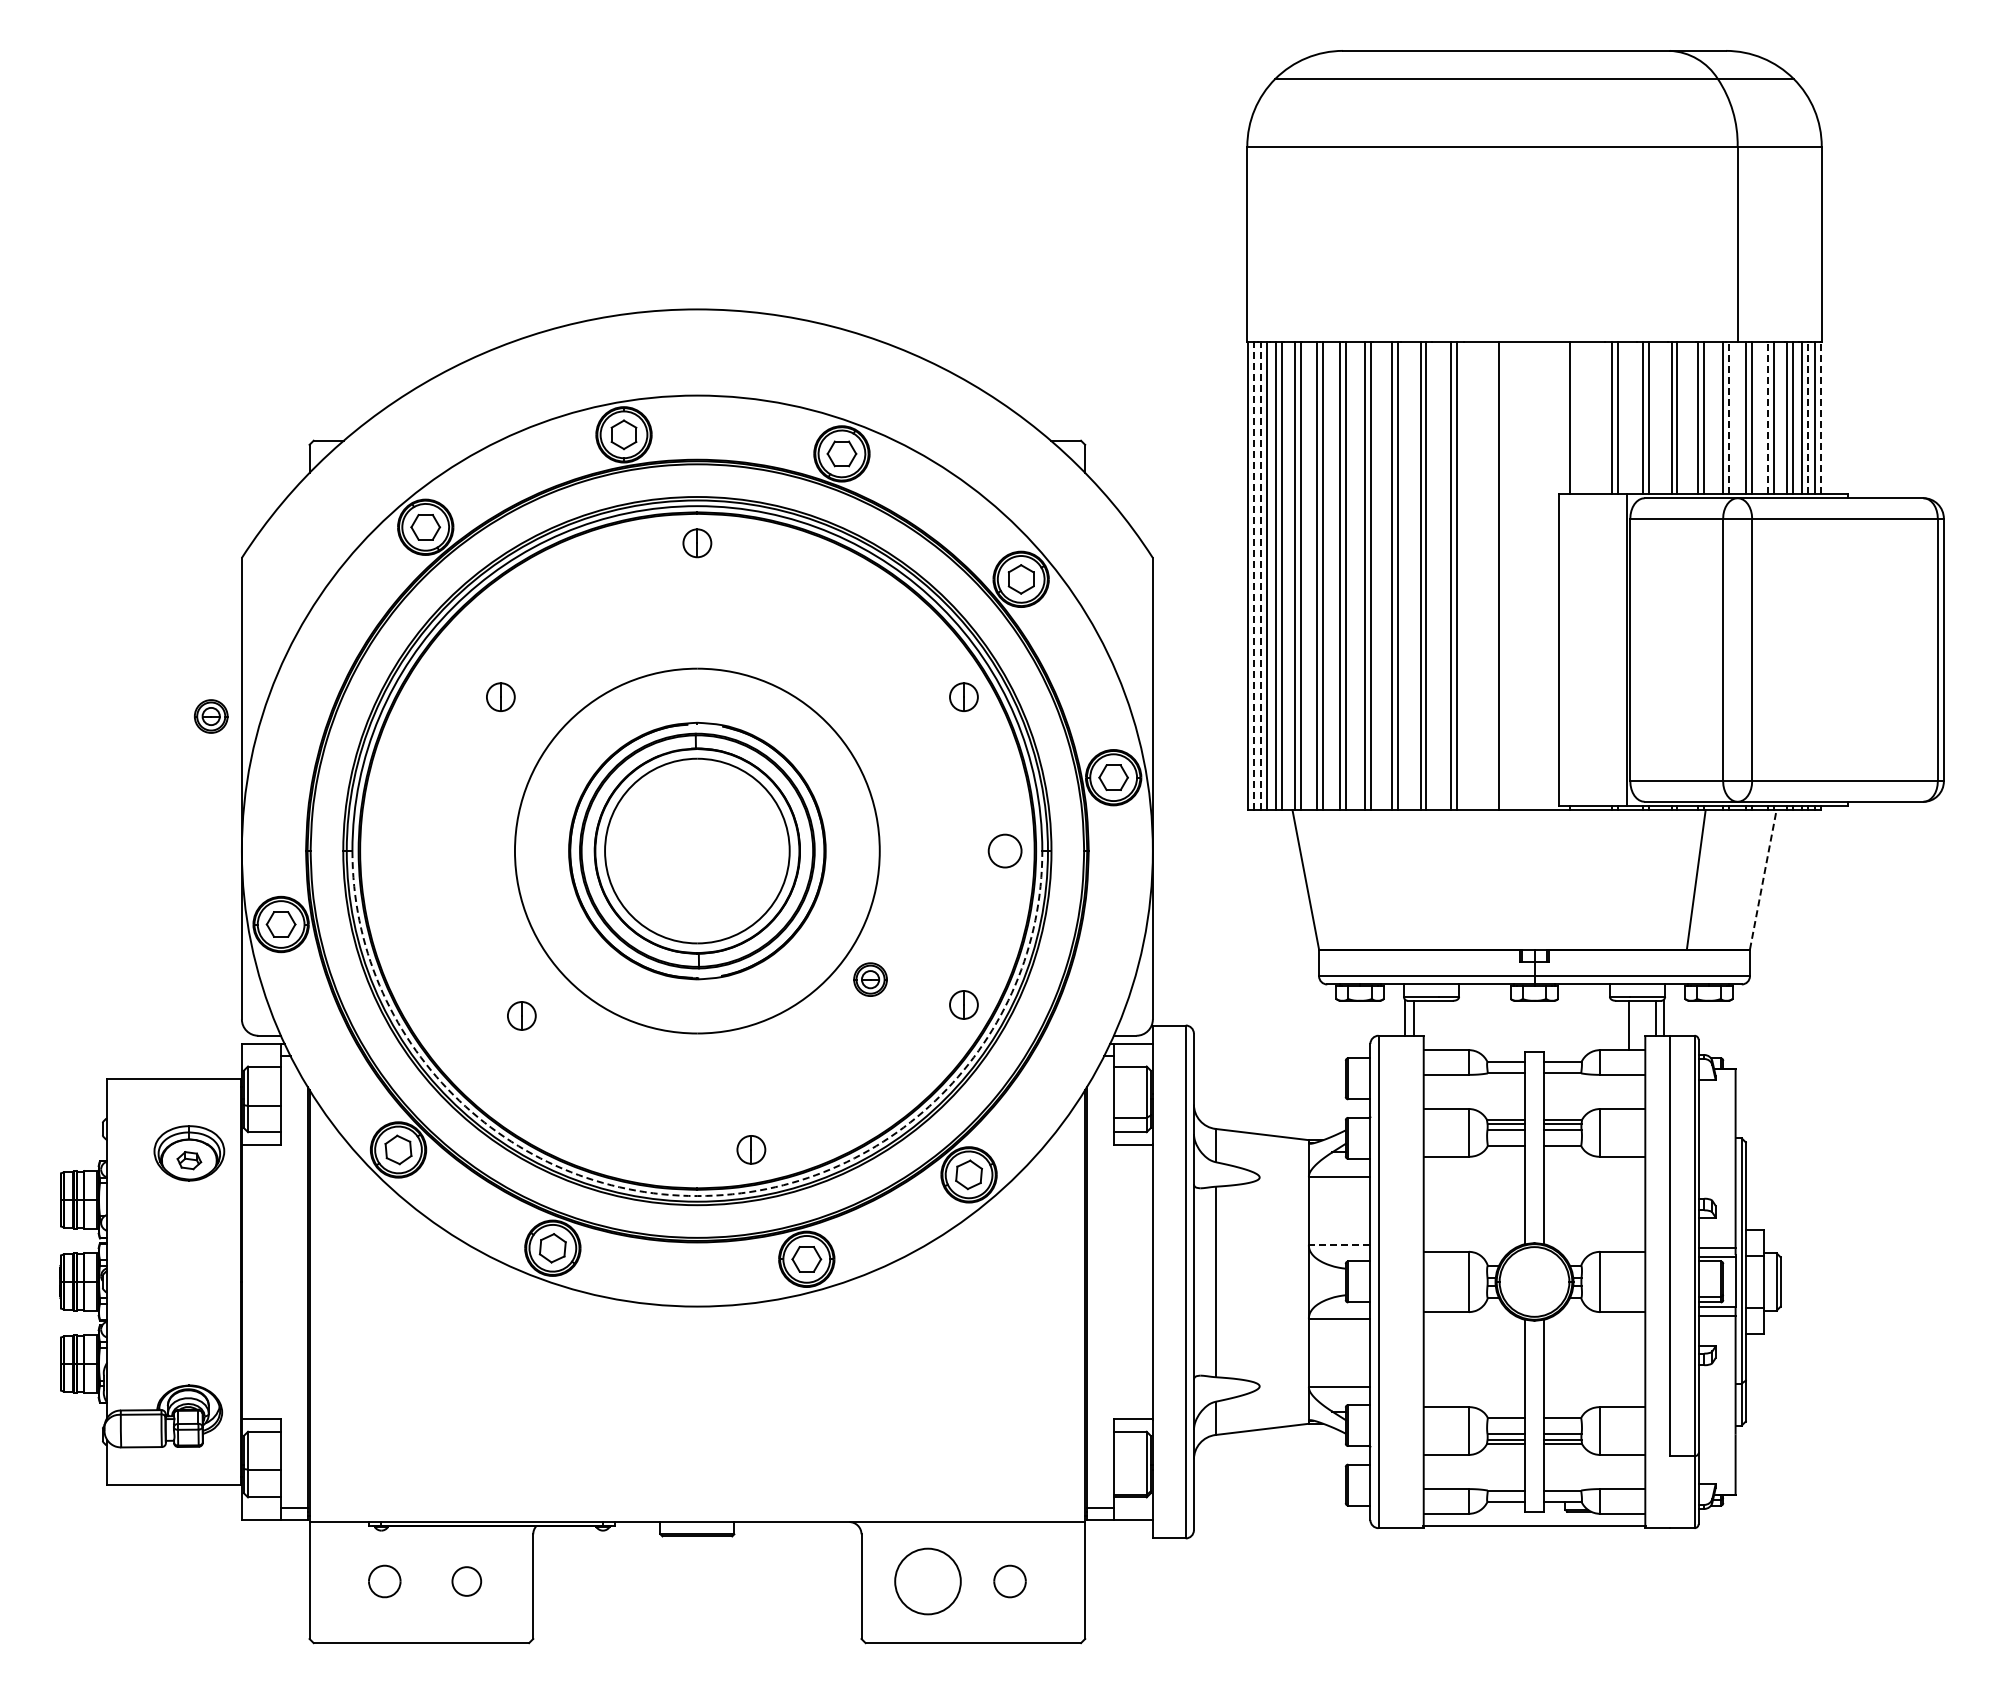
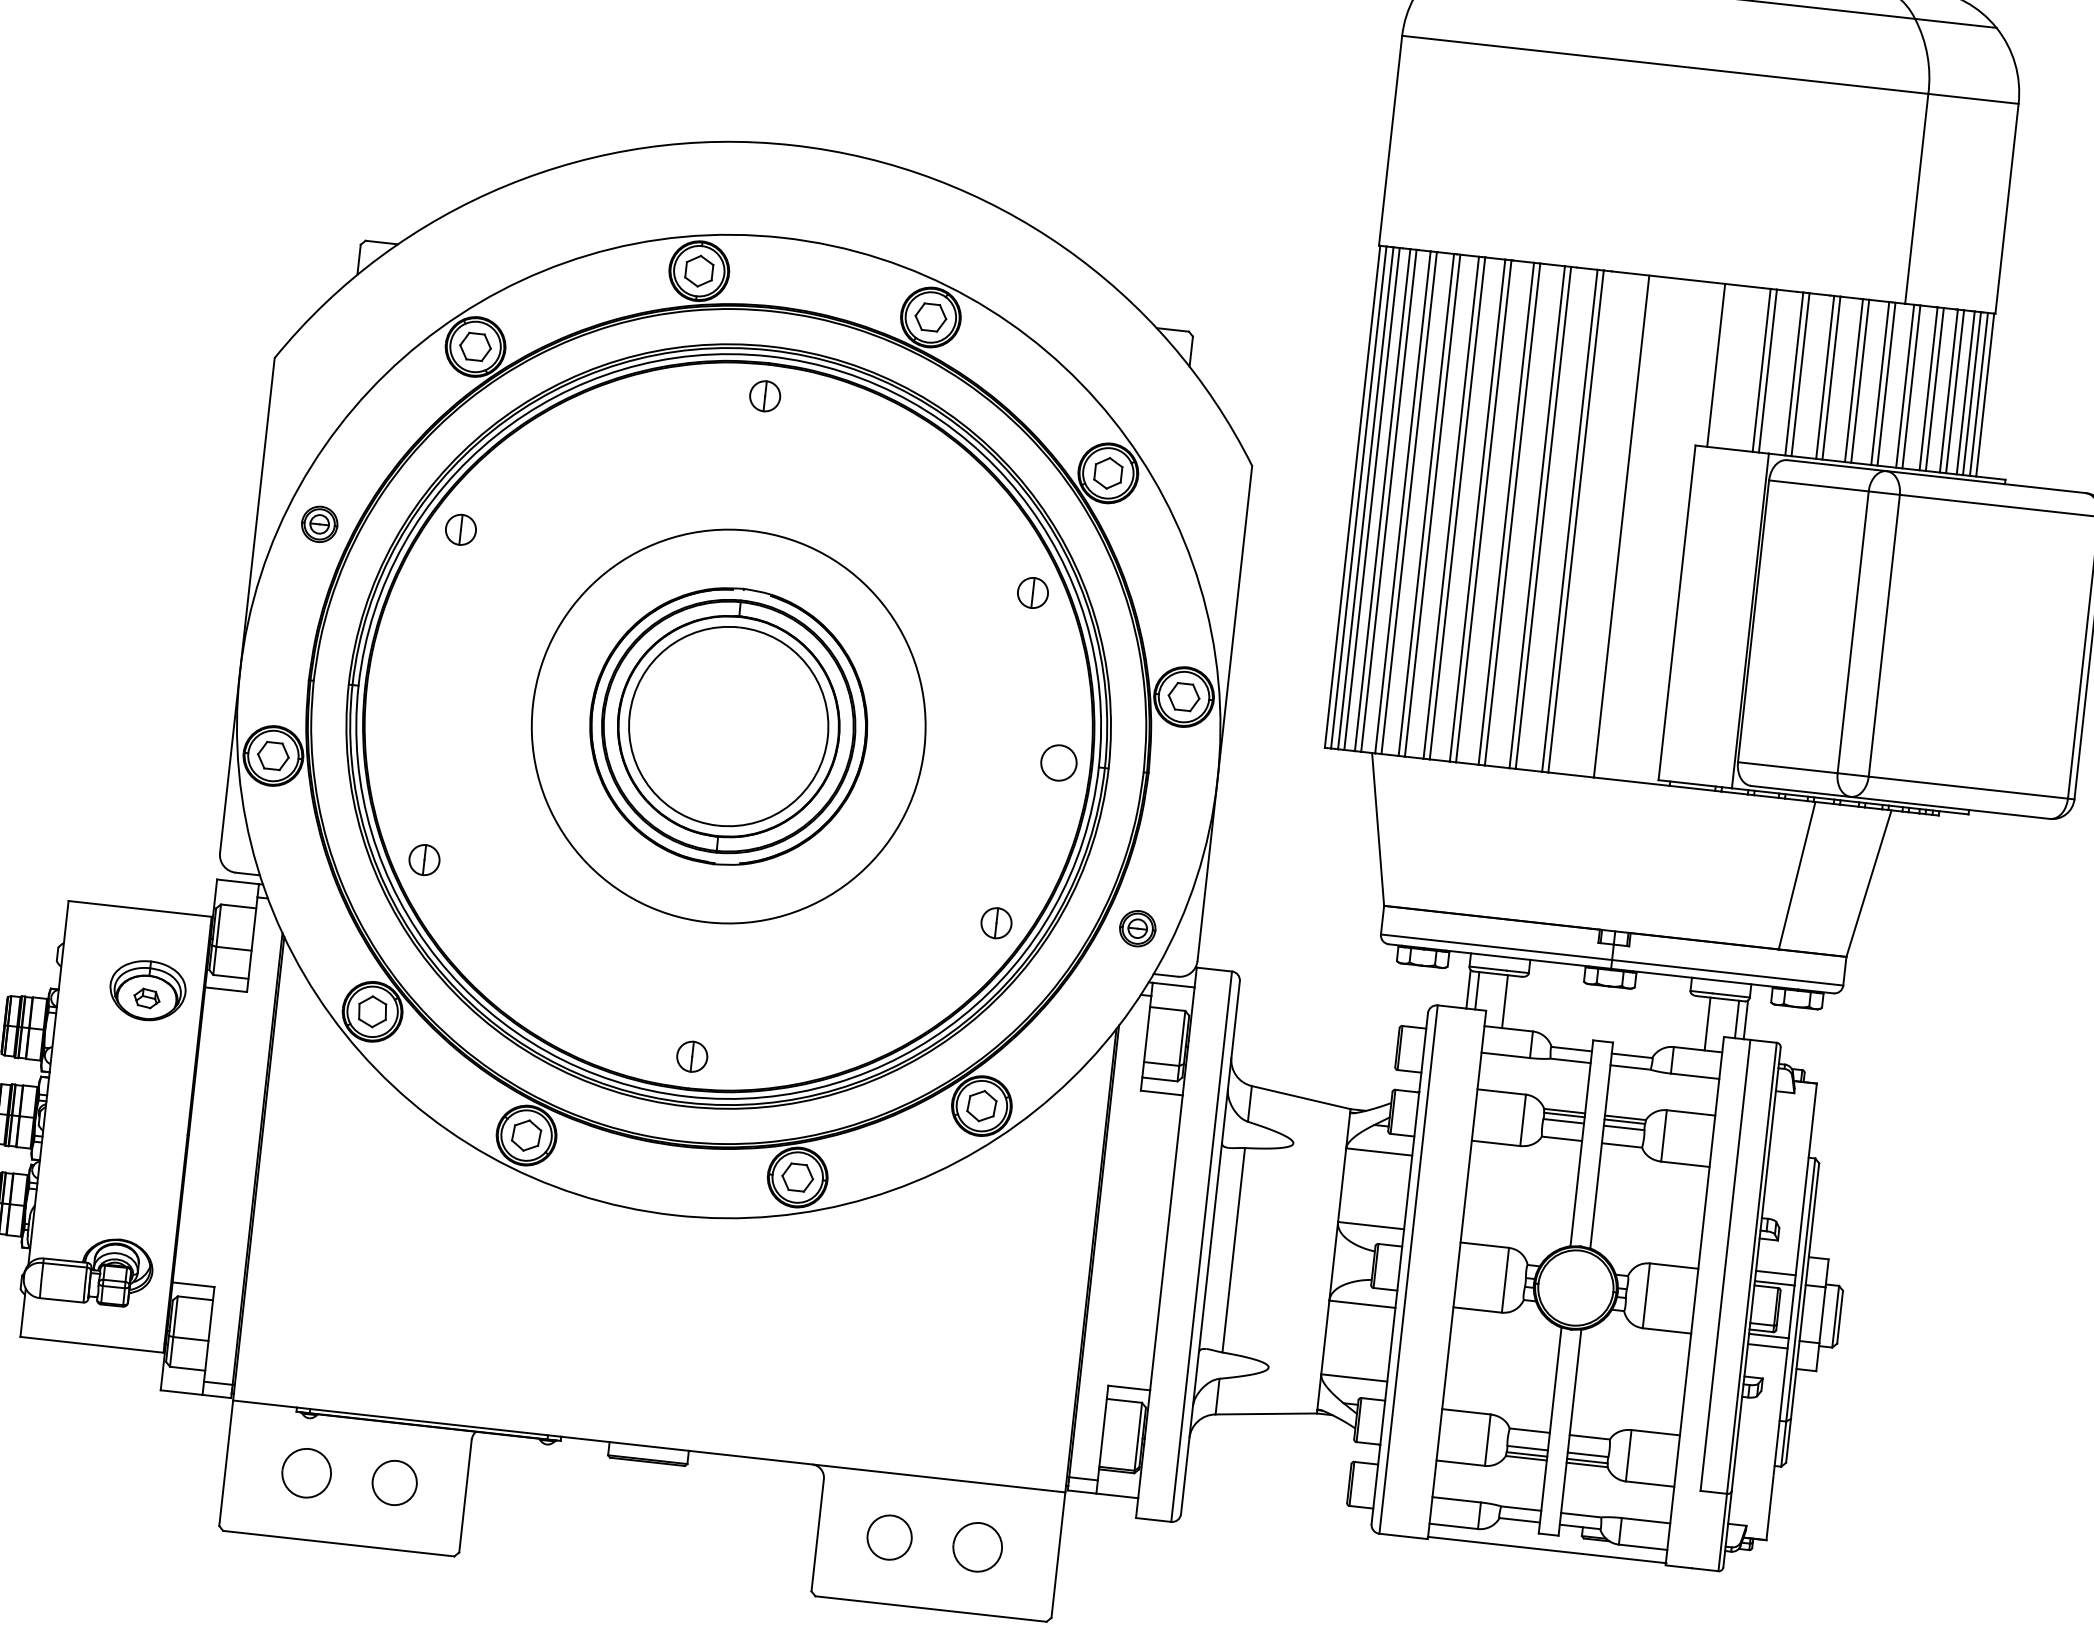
line: (1728, 418) -> (1886, 384), dashed -> solid
line: (1767, 418) -> (1928, 389), dashed -> solid
line: (1808, 418) -> (1972, 394), dashed -> solid
line: (1820, 418) -> (1985, 395), dashed -> solid
line: (1254, 576) -> (1359, 497), dashed -> solid
line: (1260, 576) -> (1365, 498), dashed -> solid
part: (500, 696) -> (460, 529), moved
part: (211, 716) -> (319, 524), moved
line: (1763, 879) -> (1869, 883), dashed -> solid
part: (870, 979) -> (1137, 928), moved
part: (521, 1015) -> (424, 859), moved
line: (1440, 1025) -> (1505, 1001), added
part: (751, 1149) -> (692, 1056), moved
arc: (697, 1196) -> (687, 1097), dashed -> solid
line: (1339, 1245) -> (1370, 1225), dashed -> solid
part: (384, 1581) -> (306, 1473), size x1.43
circle: (466, 1581) -> (394, 1482), size x1.43
circle: (927, 1581) -> (889, 1537), size x0.62
part: (1009, 1581) -> (977, 1547), size x1.43

